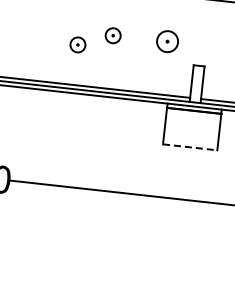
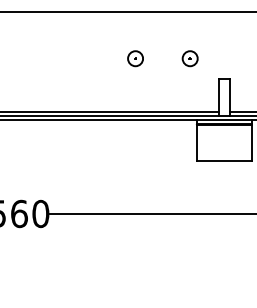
part: (166, 41) -> (189, 58), size x0.71
part: (77, 44) -> (101, 71), removed
line: (190, 147) -> (224, 161), dashed -> solid

